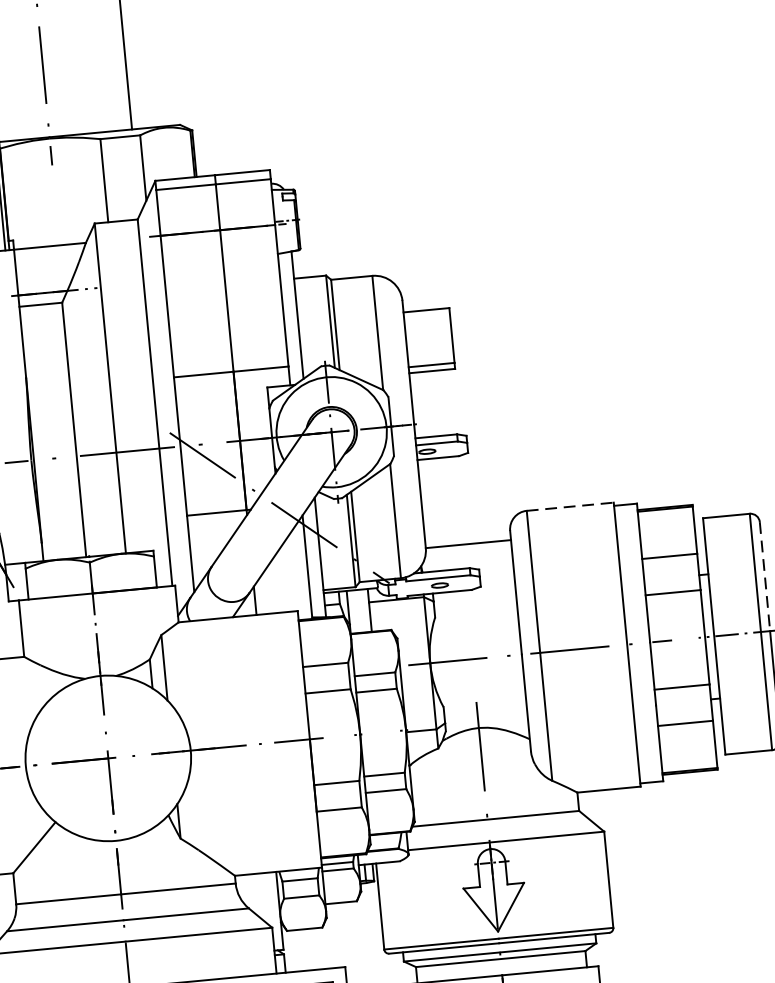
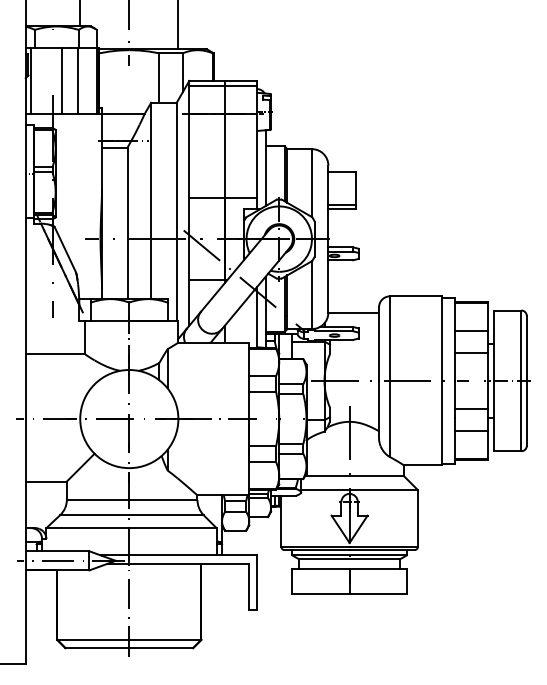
line: (569, 507) -> (415, 296), dashed -> solid
line: (764, 576) -> (526, 348), dashed -> solid

